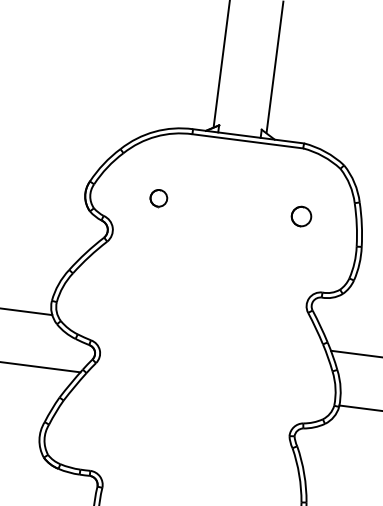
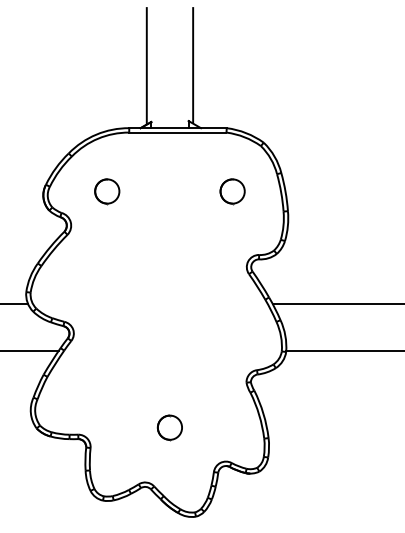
part: (159, 198) -> (107, 191), size x1.67
part: (301, 216) -> (232, 191), size x1.43
part: (195, 475) -> (169, 427), added

